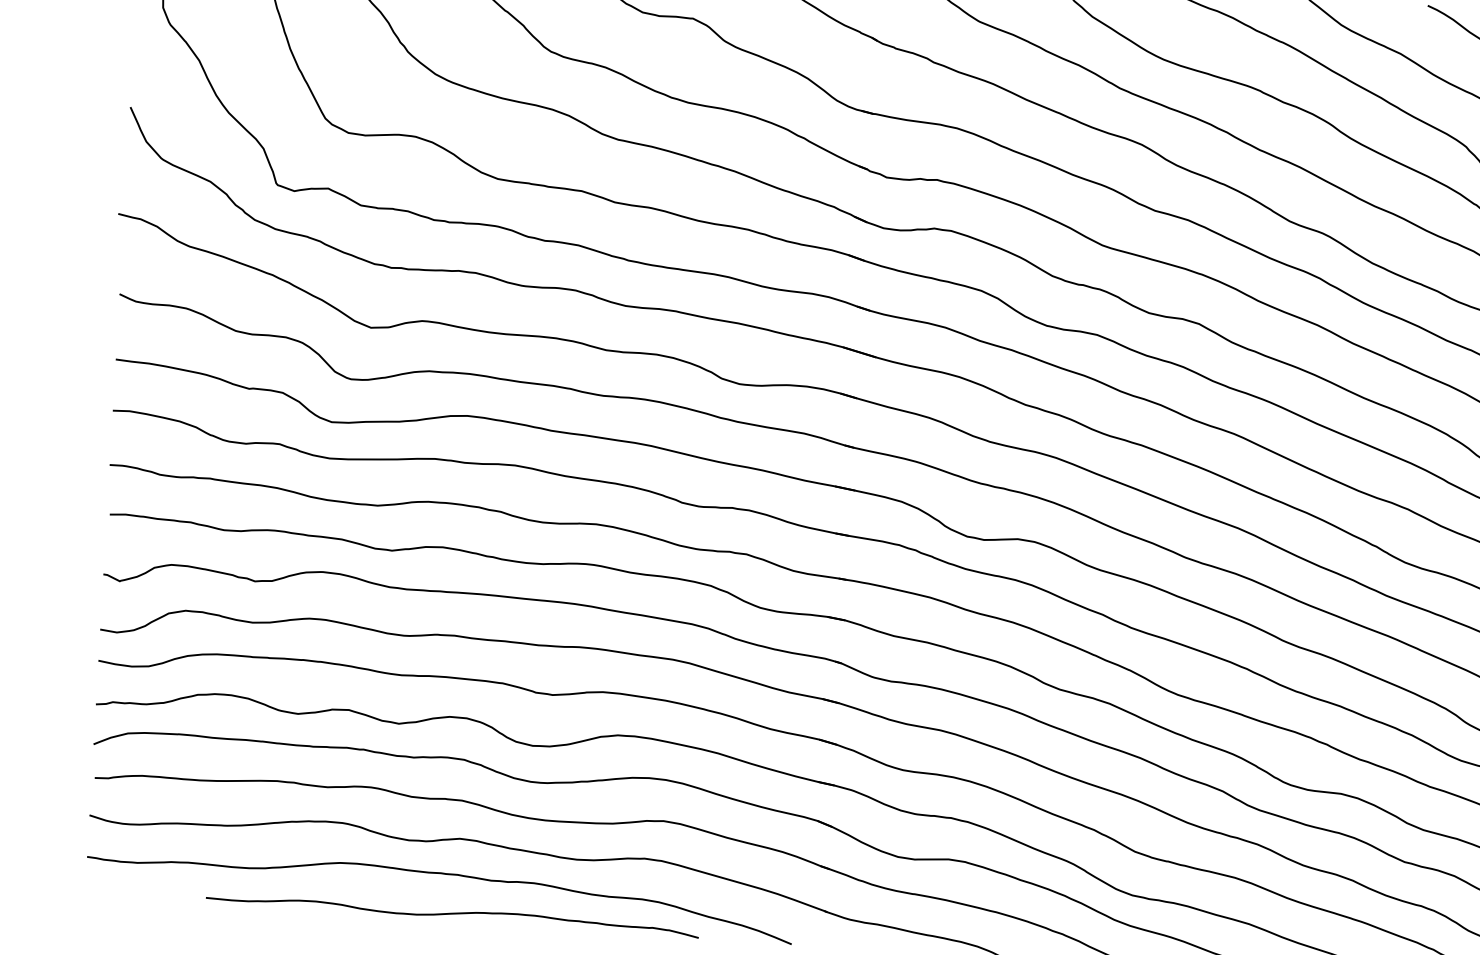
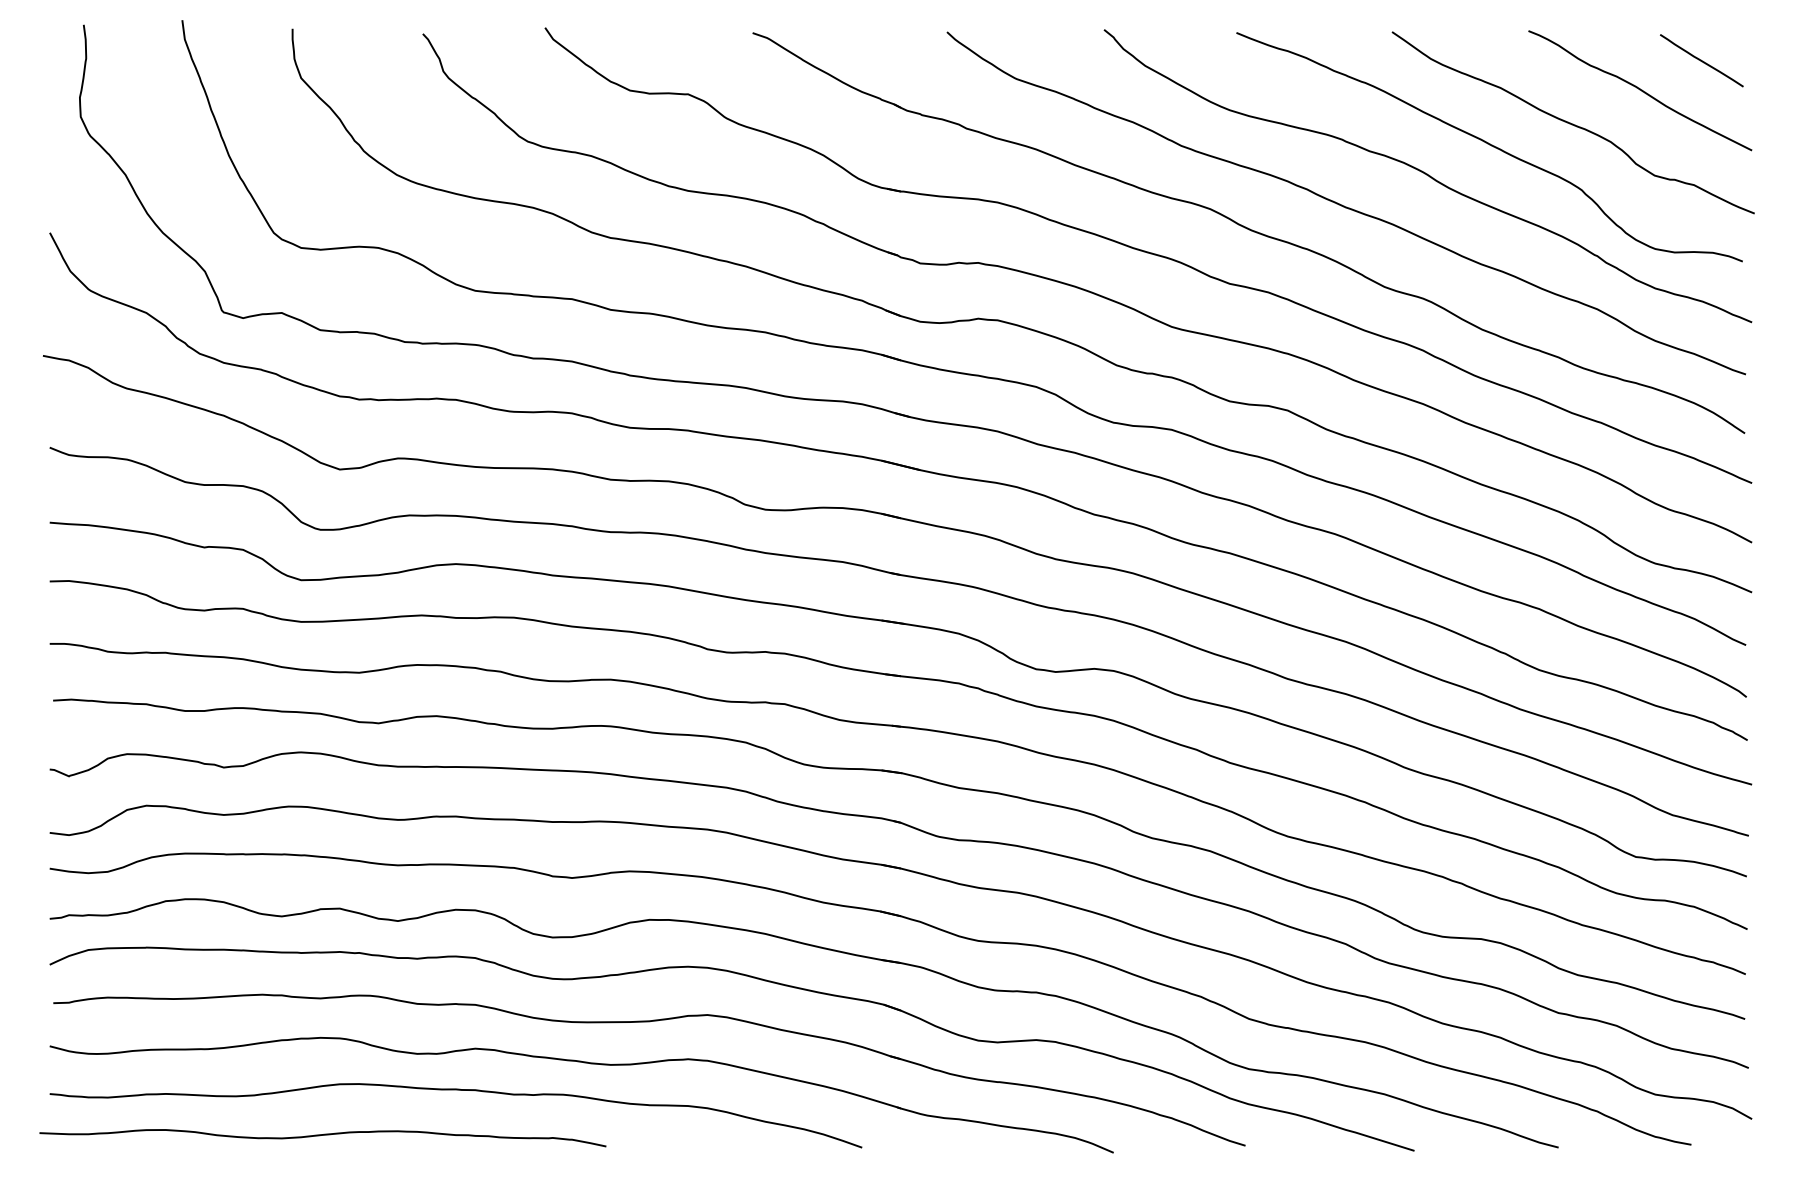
curve: (452, 914) -> (322, 1135), moved

